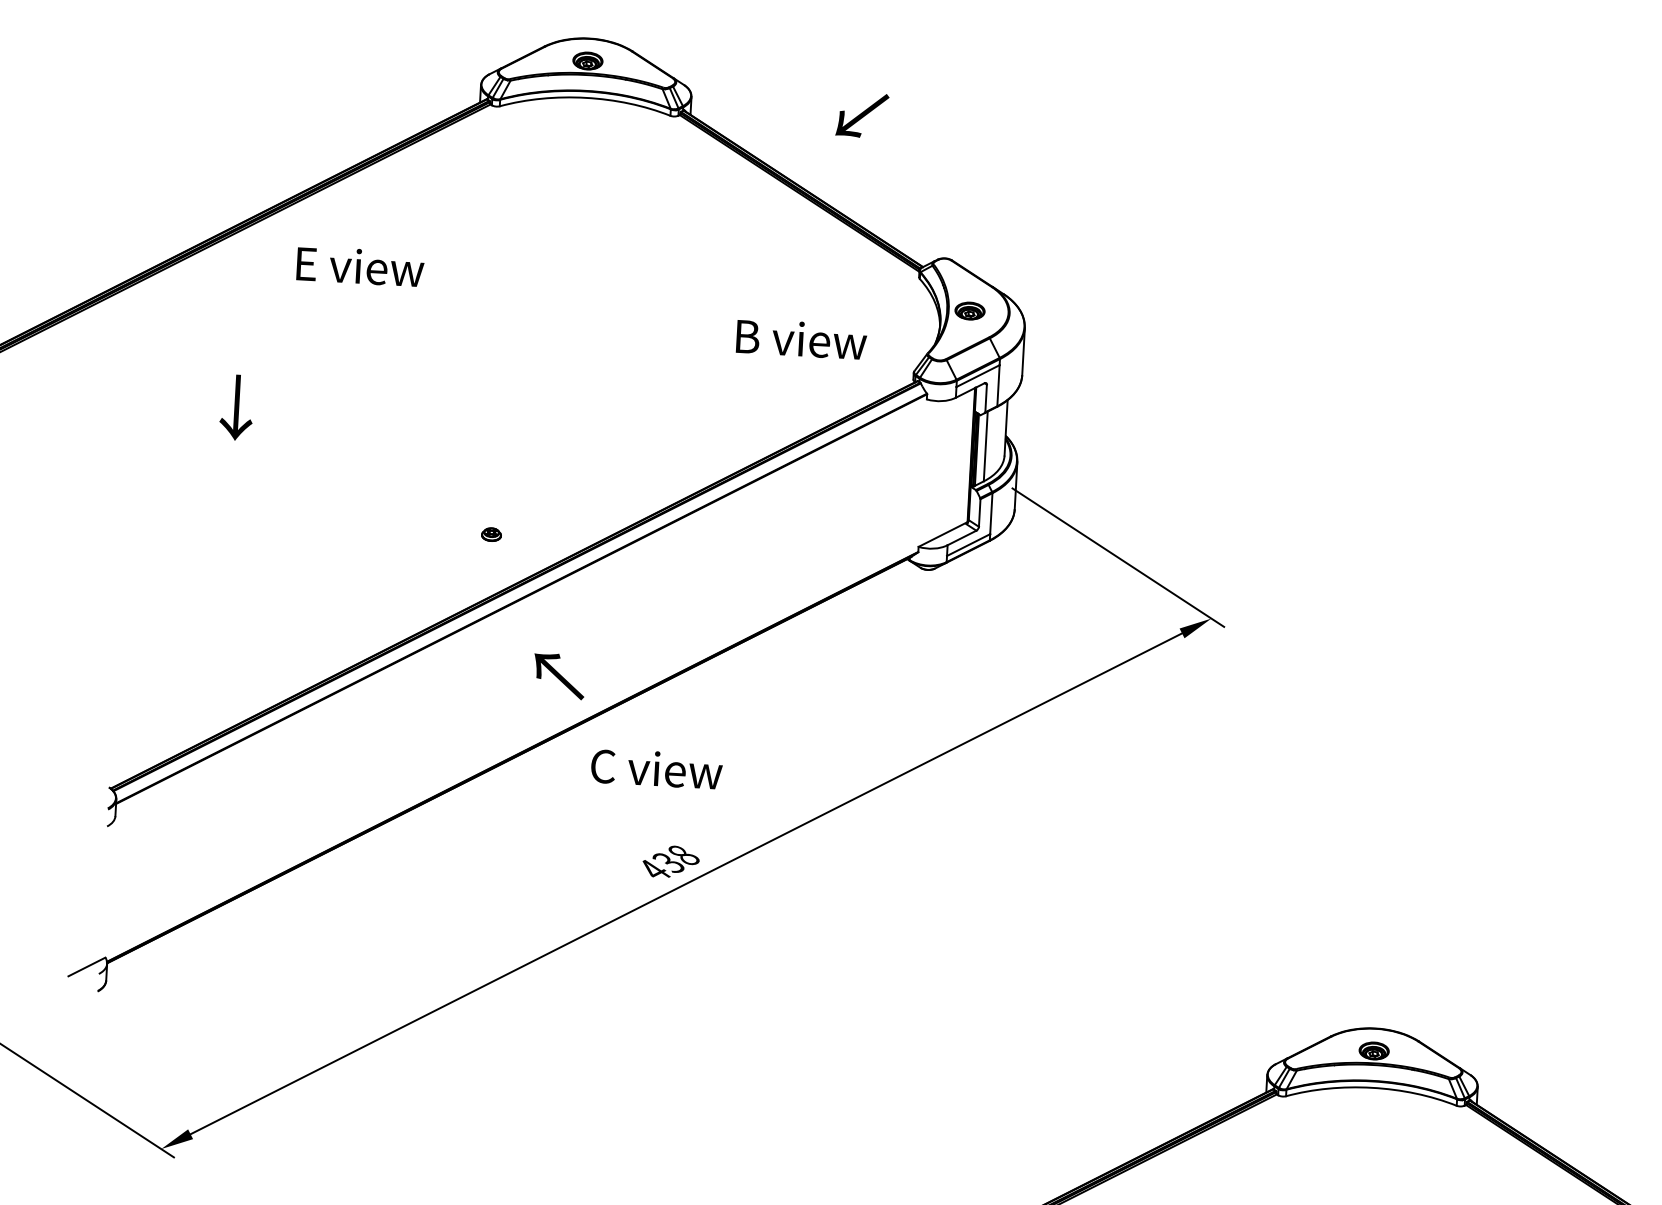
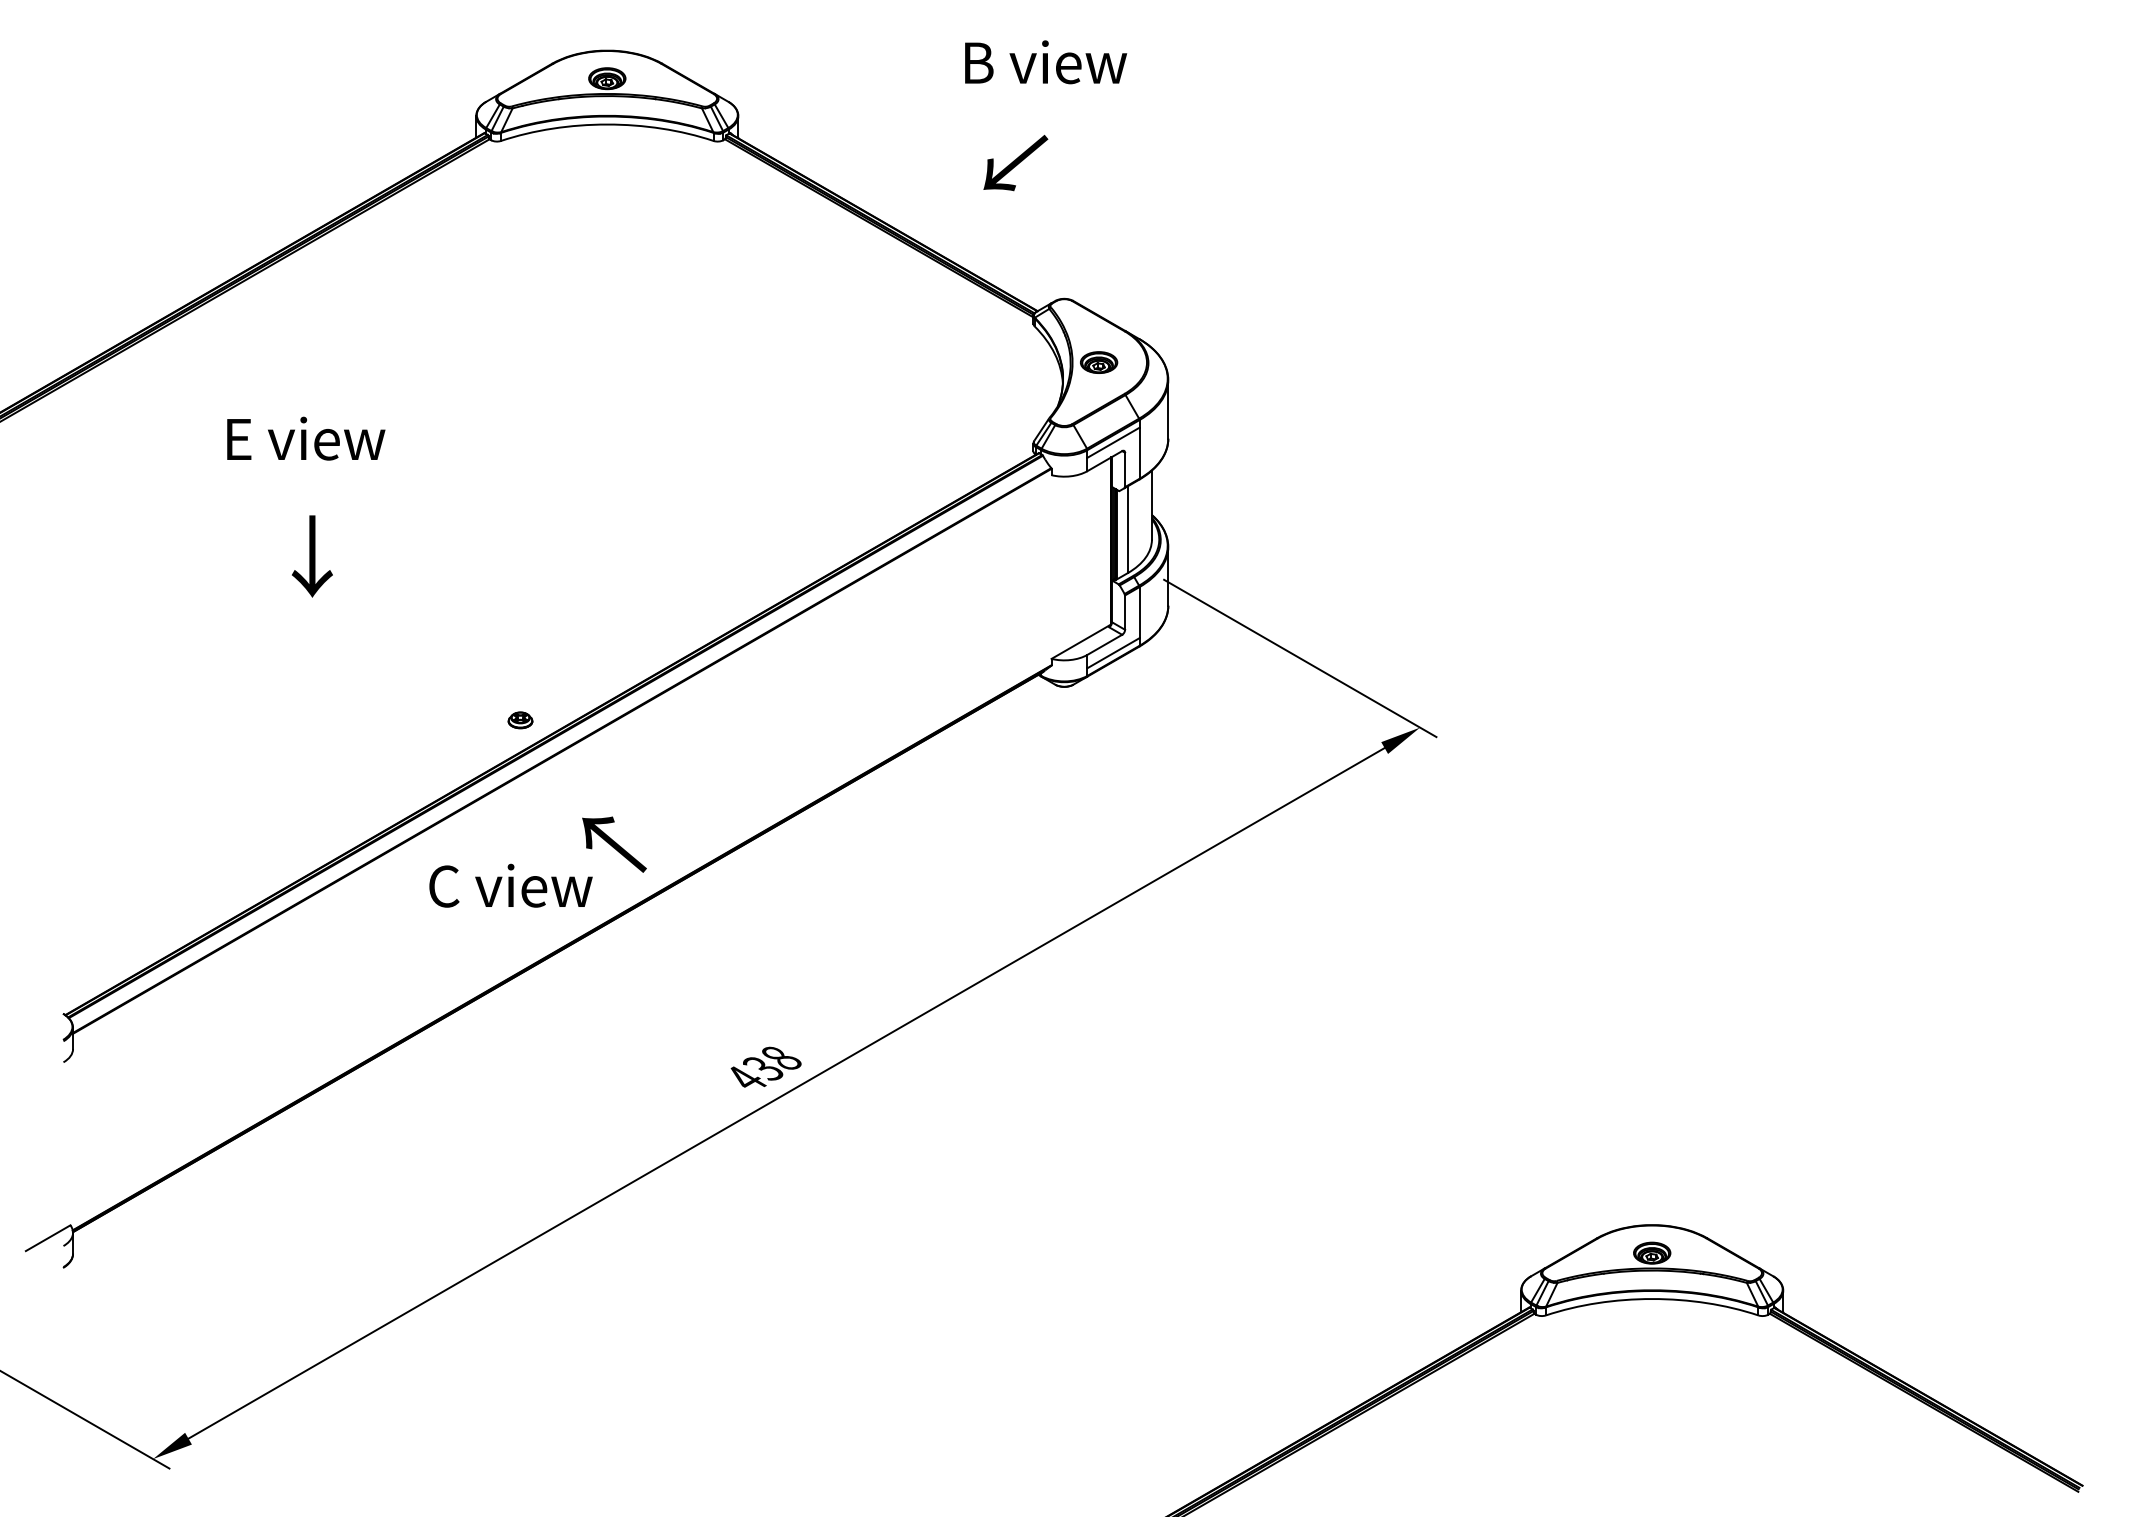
text: (862, 115) -> (1015, 163), moved
text: (360, 266) -> (306, 438), moved
text: (802, 339) -> (1046, 62), moved
text: (236, 407) -> (312, 556), moved
part: (491, 534) -> (520, 720), moved
text: (656, 768) -> (510, 885), moved

